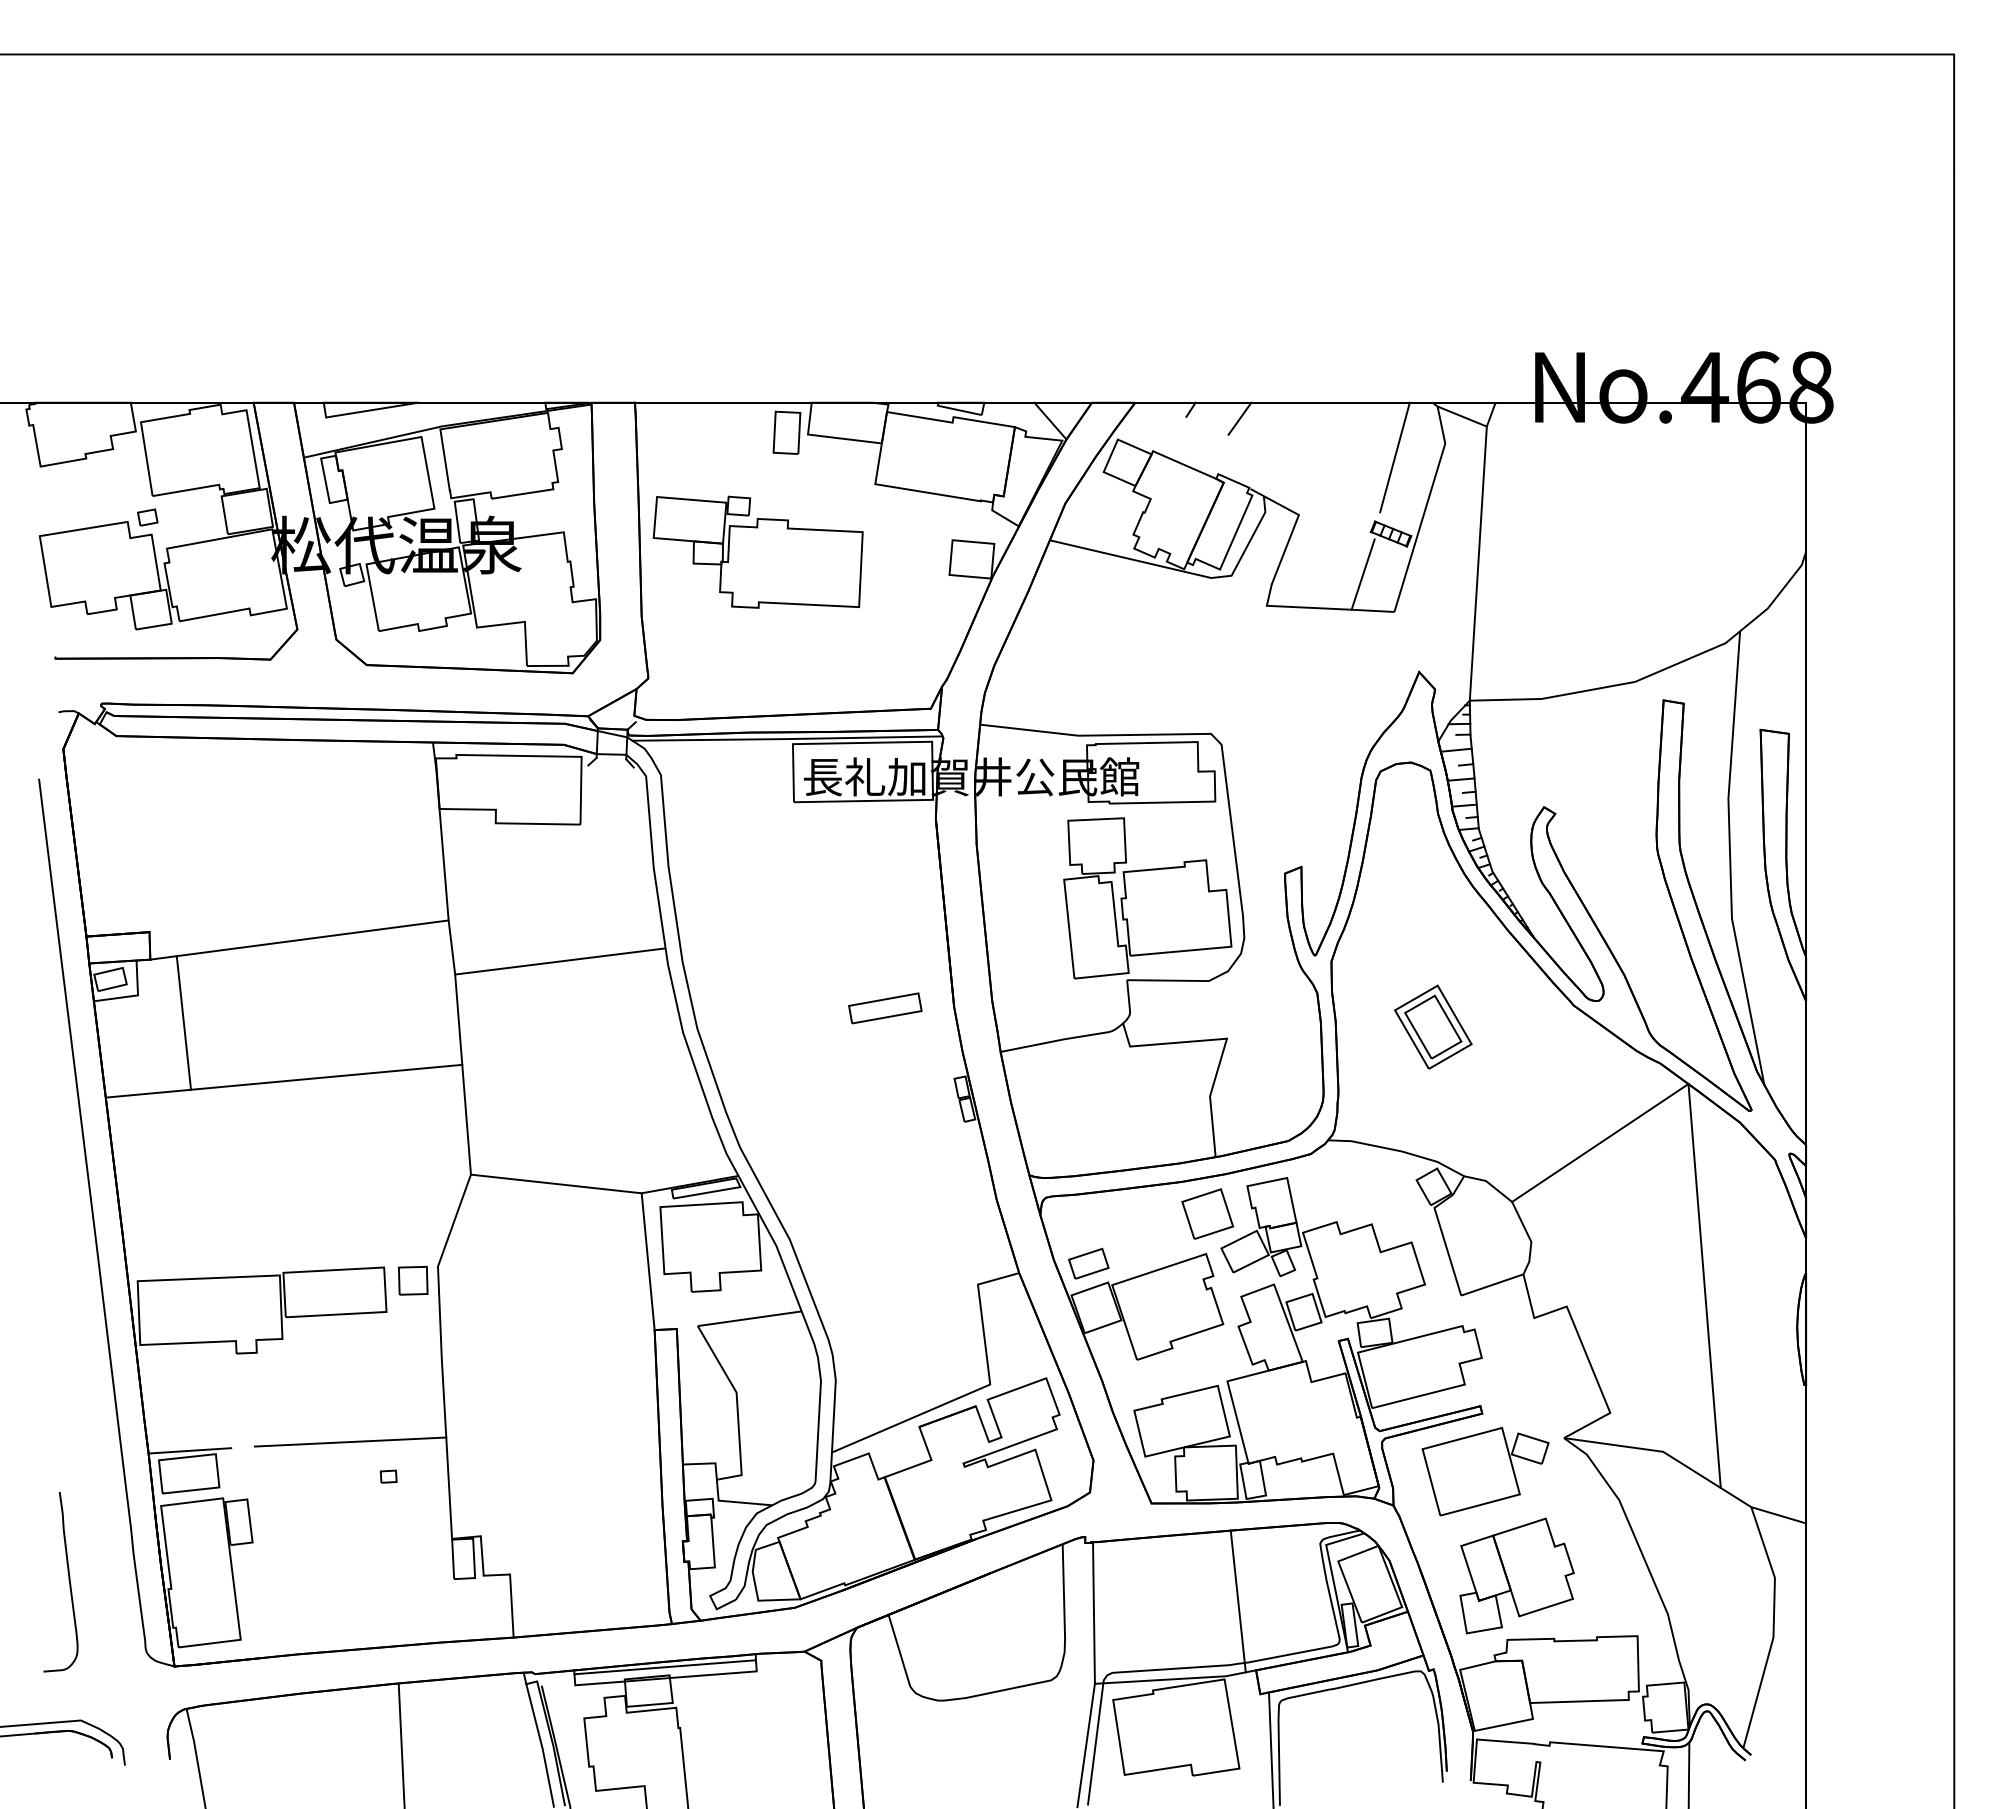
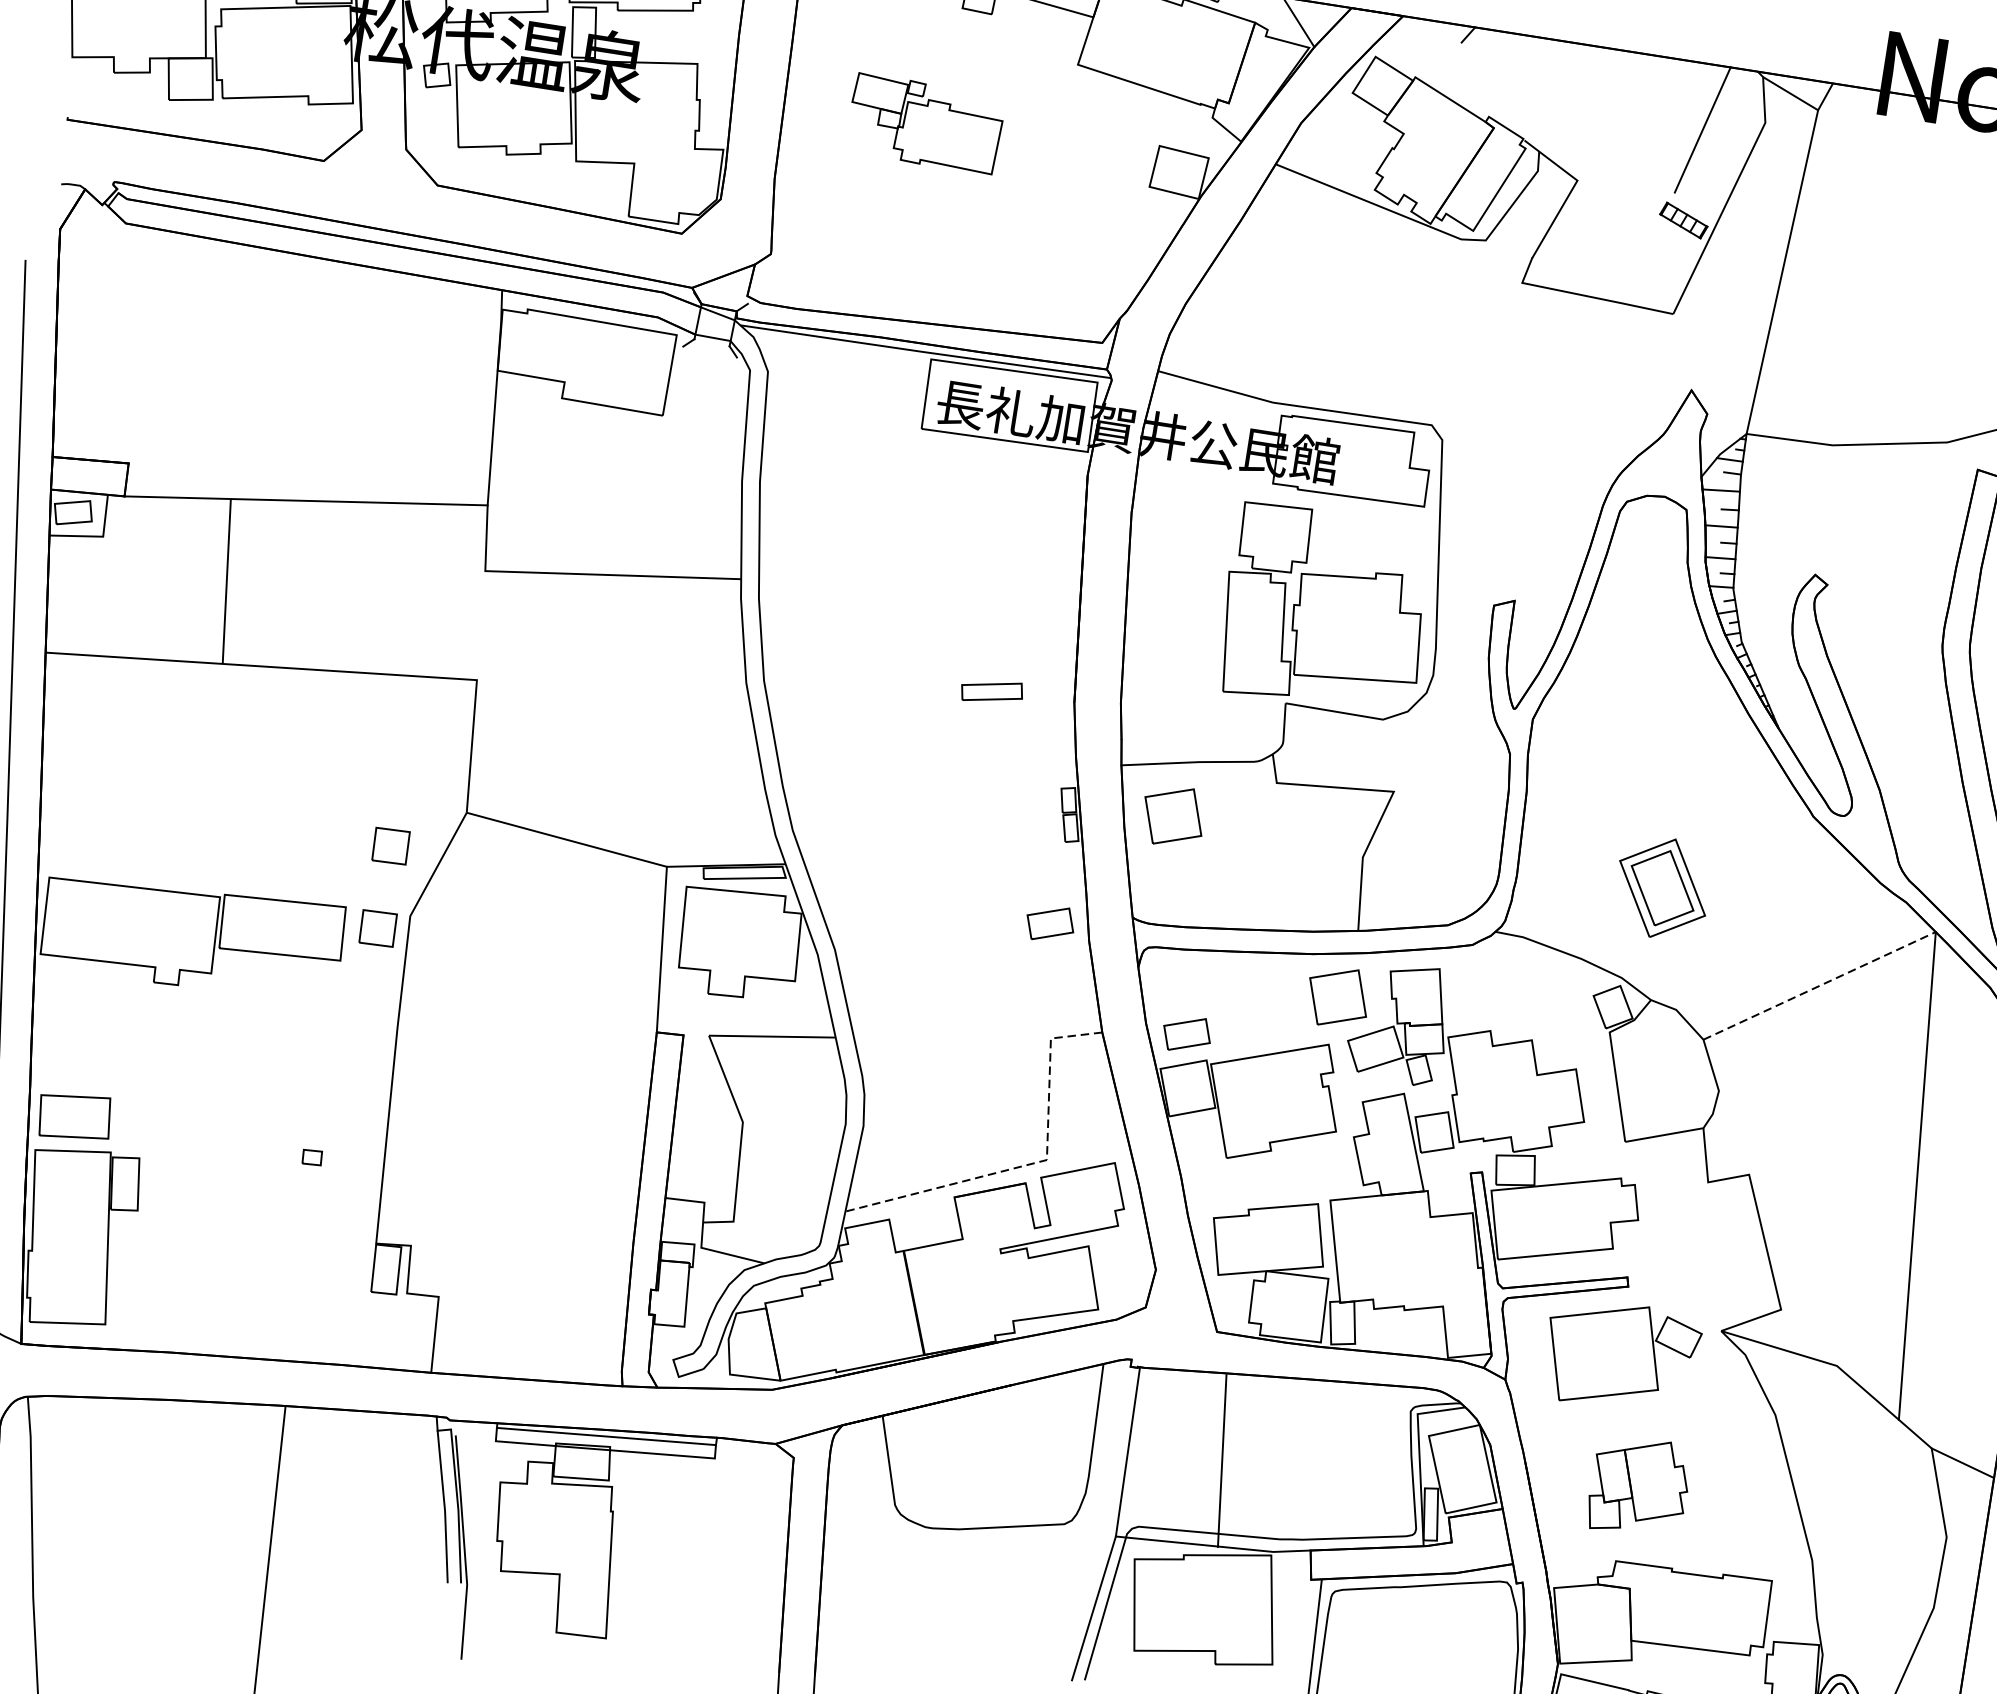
line: (1239, 418) -> (1524, 54), removed
part: (757, 551) -> (924, 123), size x0.6
line: (1362, 574) -> (1642, 263), removed
part: (885, 1008) -> (992, 691), size x0.7
line: (458, 1019) -> (480, 625), removed
line: (183, 1022) -> (226, 580), moved
part: (1433, 1026) -> (1662, 887), moved
part: (1049, 1086) -> (1173, 815), added
line: (1600, 1142) -> (1819, 985), solid -> dashed
part: (962, 1190) -> (1050, 923), added
part: (413, 1211) -> (391, 845), added
line: (977, 1390) -> (1030, 1164), solid -> dashed
line: (350, 1441) -> (273, 1108), removed
line: (189, 1450) -> (79, 1089), removed
part: (1516, 1575) -> (1638, 1486), size x0.7
line: (1237, 1601) -> (1221, 1460), moved

